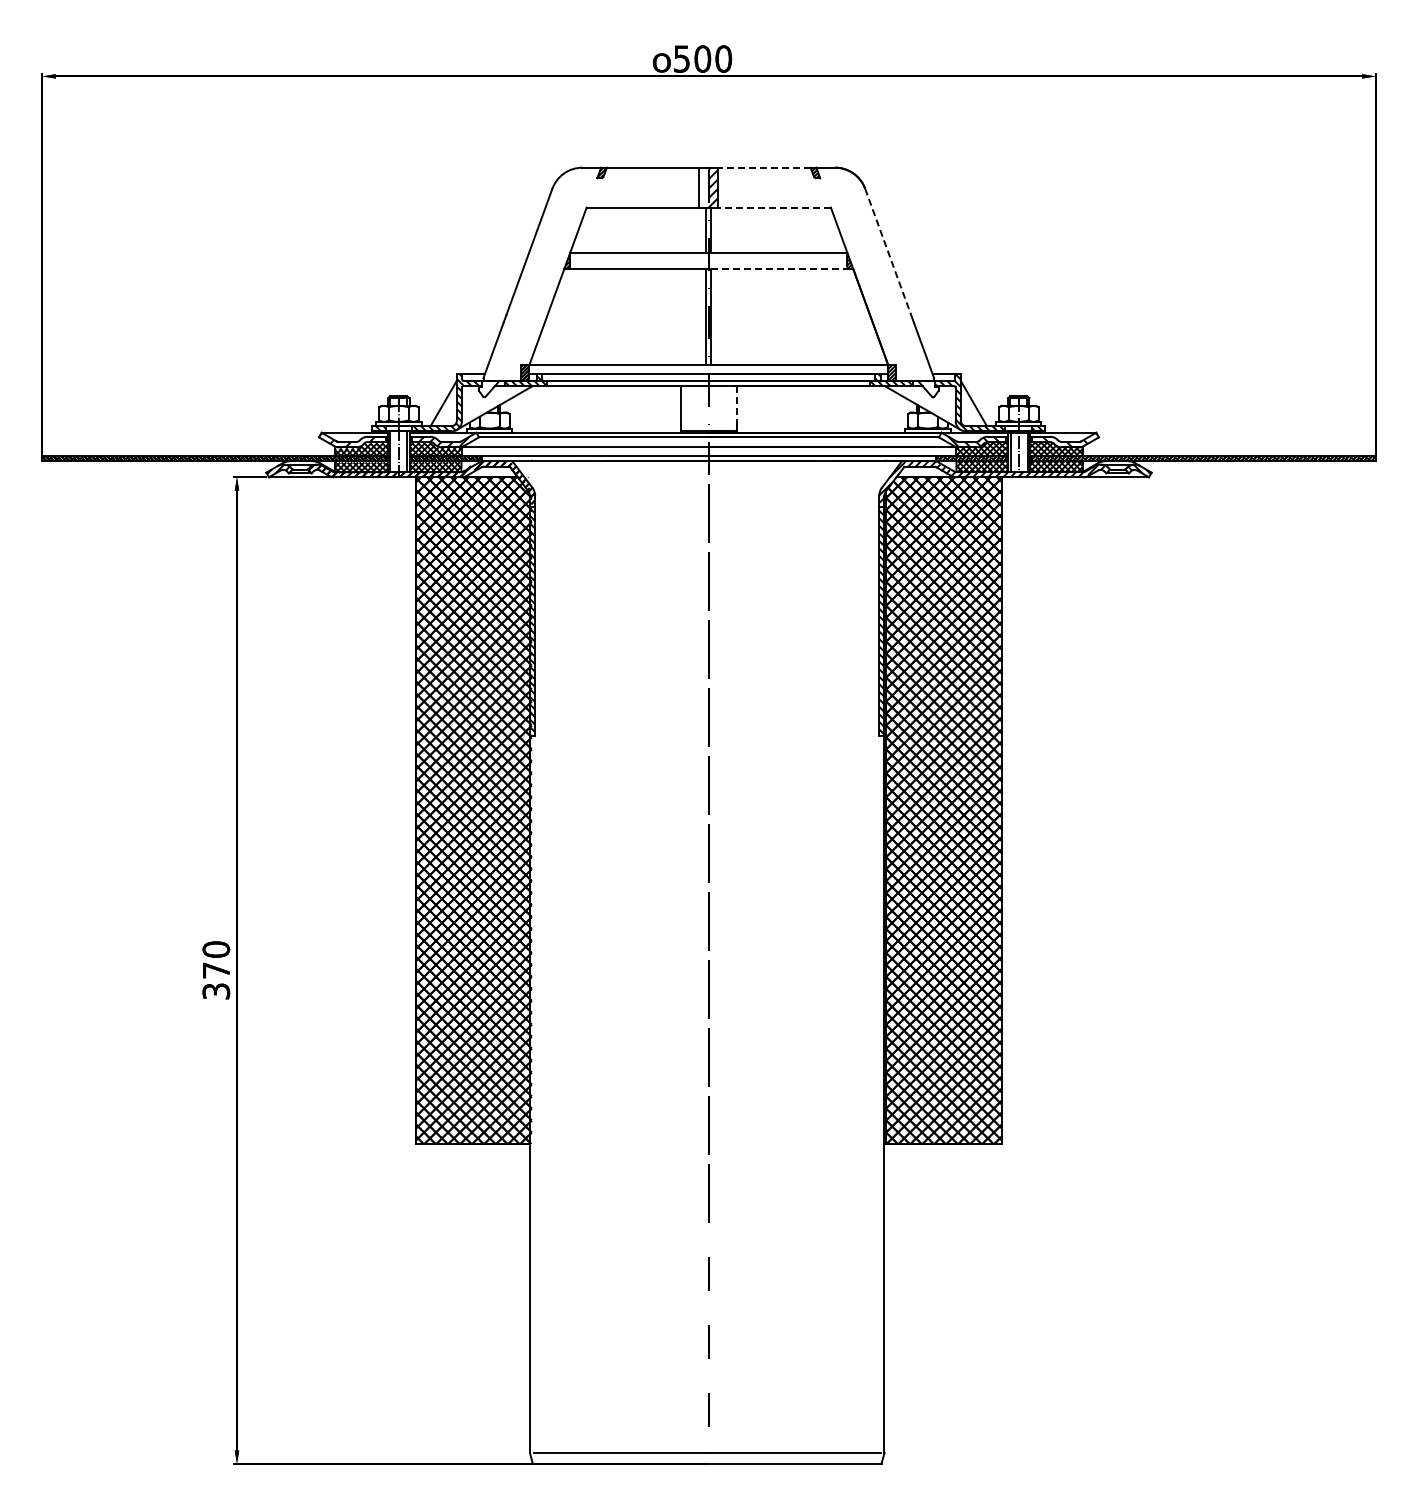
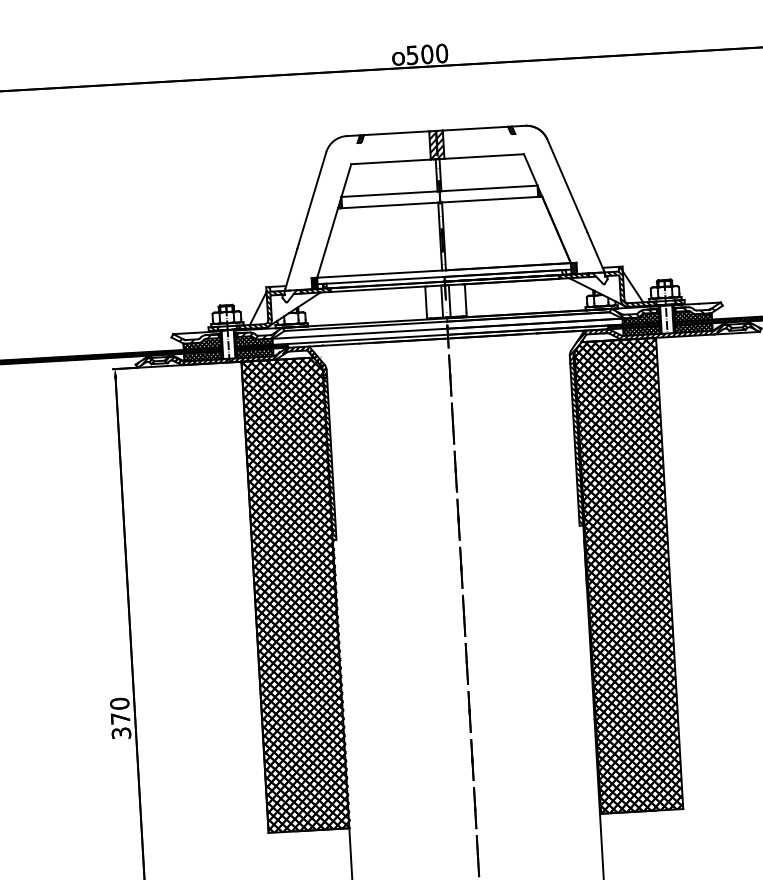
line: (764, 167) -> (475, 128), dashed -> solid
hatch: (703, 187) -> (433, 145), added
line: (774, 207) -> (484, 156), dashed -> solid
line: (888, 252) -> (566, 183), dashed -> solid
line: (780, 268) -> (490, 199), dashed -> solid
line: (737, 406) -> (466, 298), dashed -> solid
line: (703, 408) -> (442, 301), added
line: (714, 408) -> (449, 300), added

